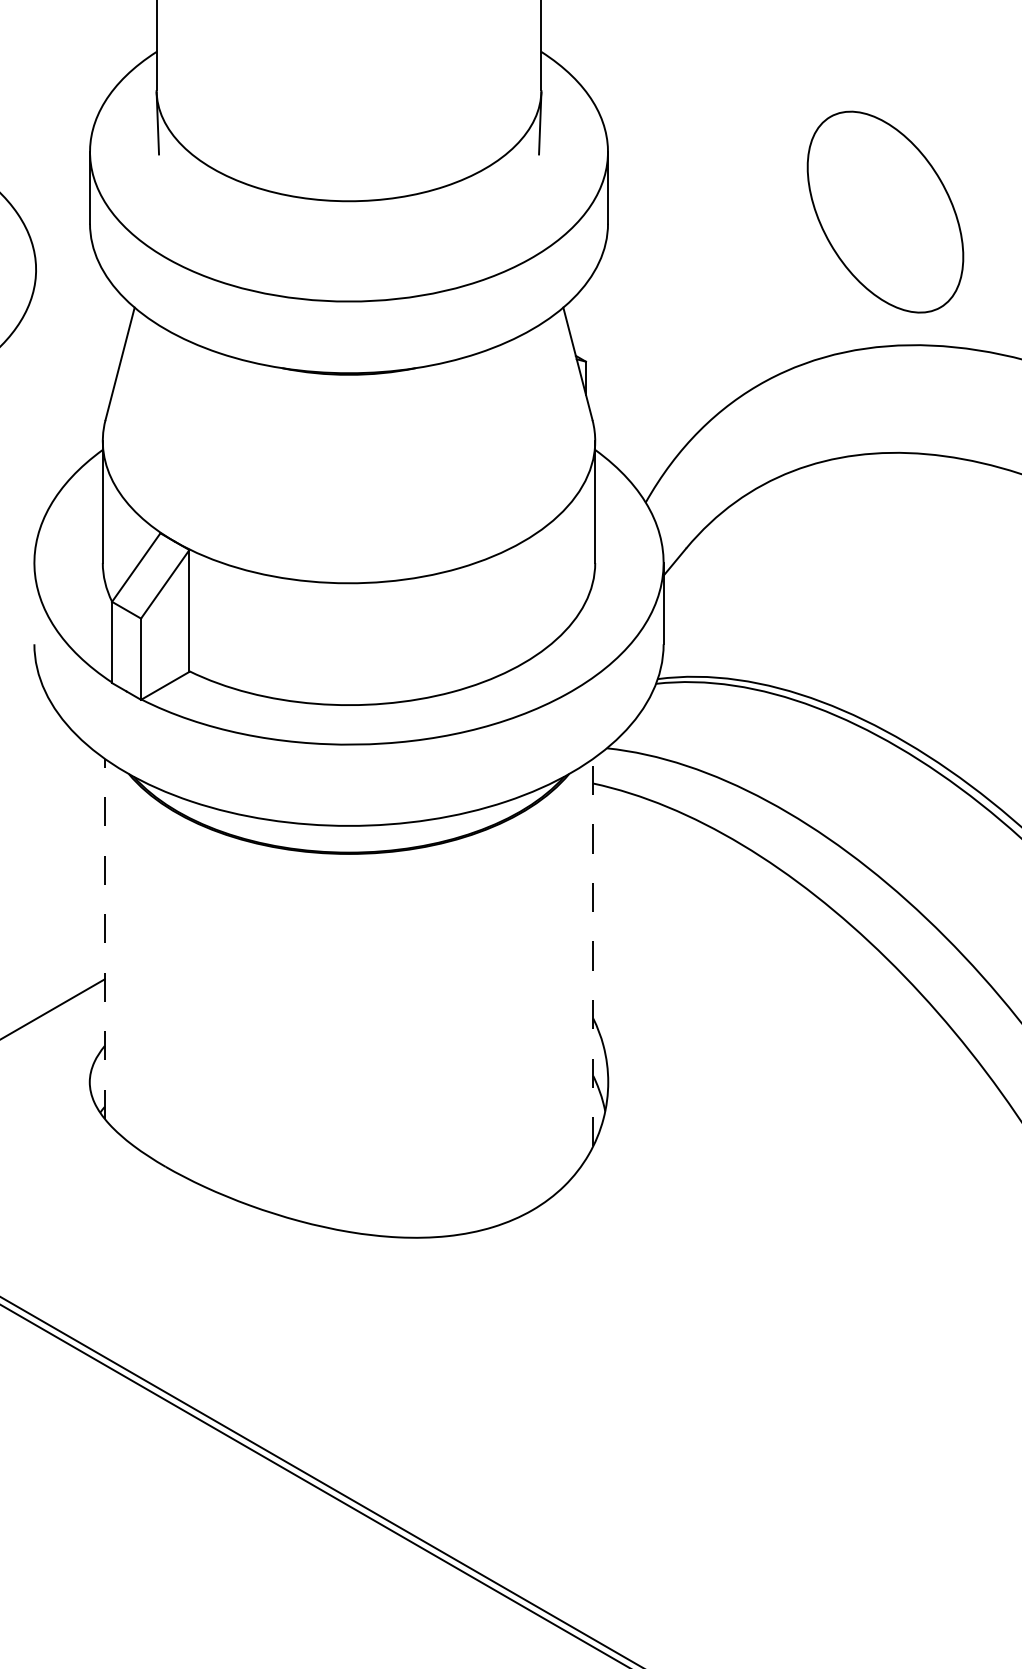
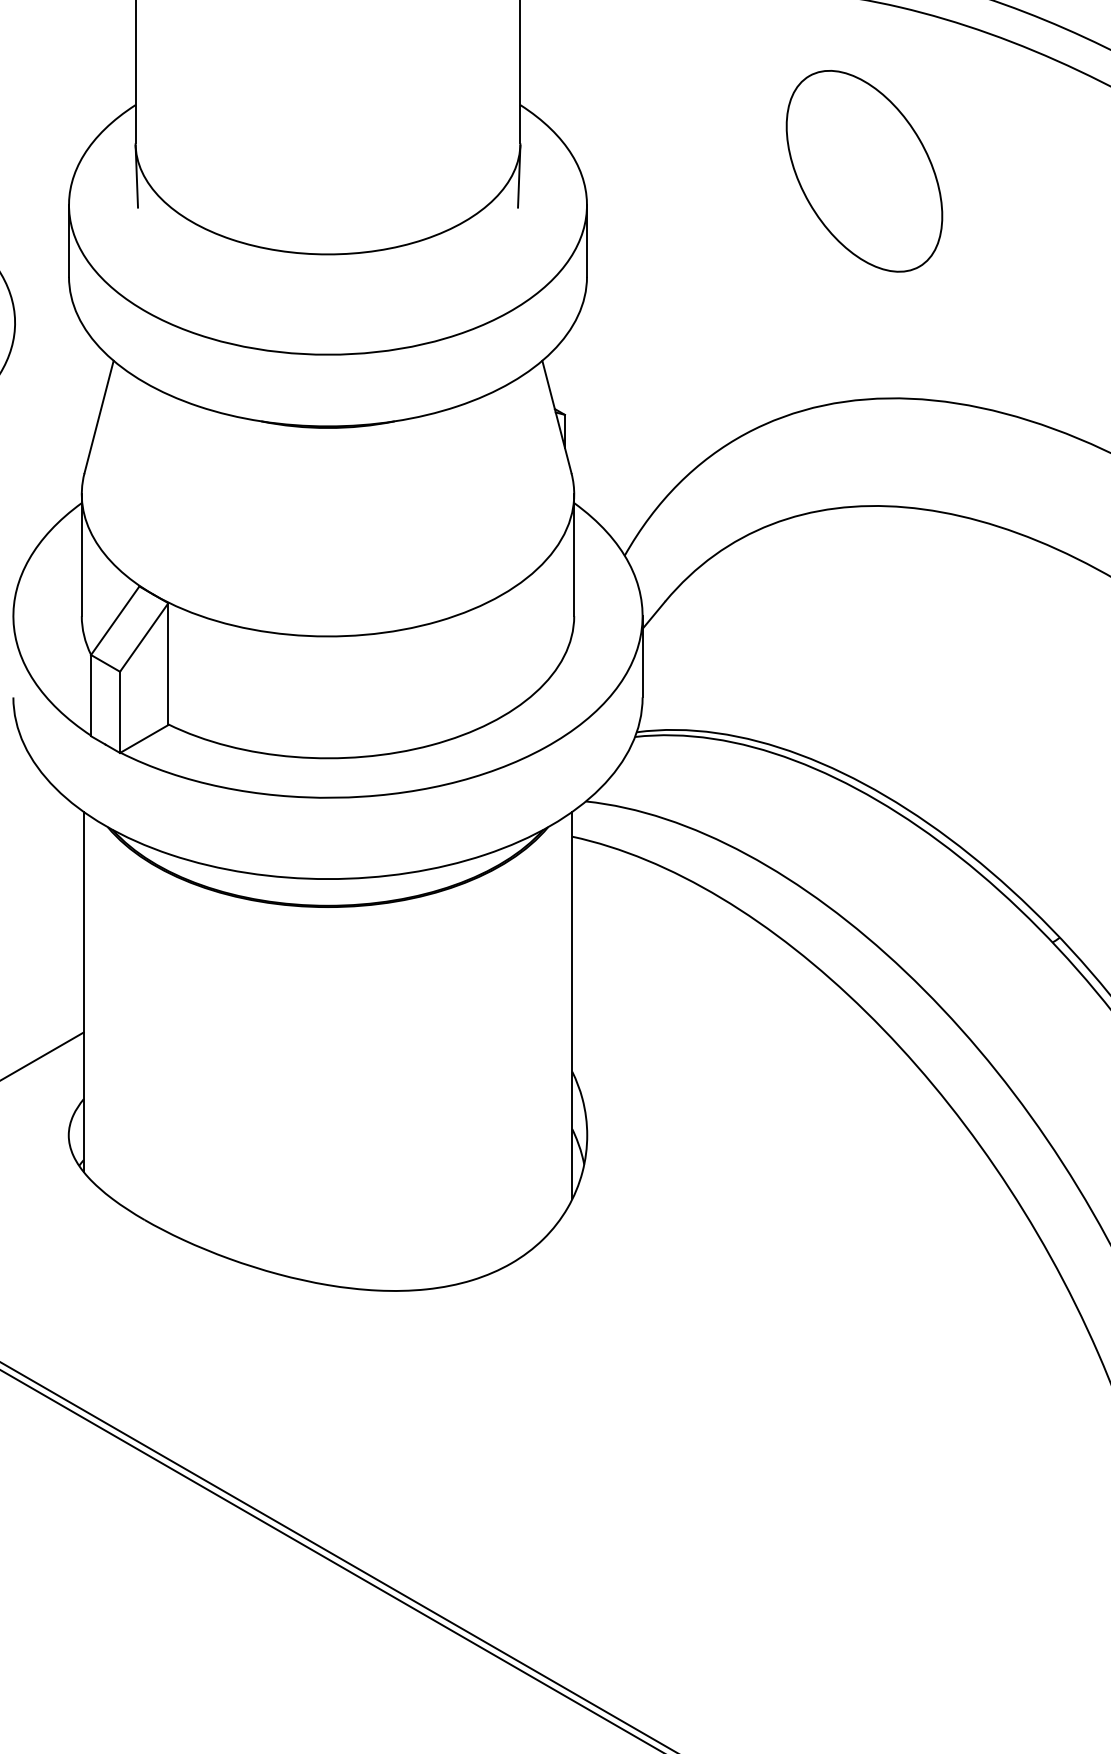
part: (885, 212) -> (864, 171), moved
line: (104, 938) -> (83, 991), dashed -> solid
line: (593, 952) -> (572, 1005), dashed -> solid

